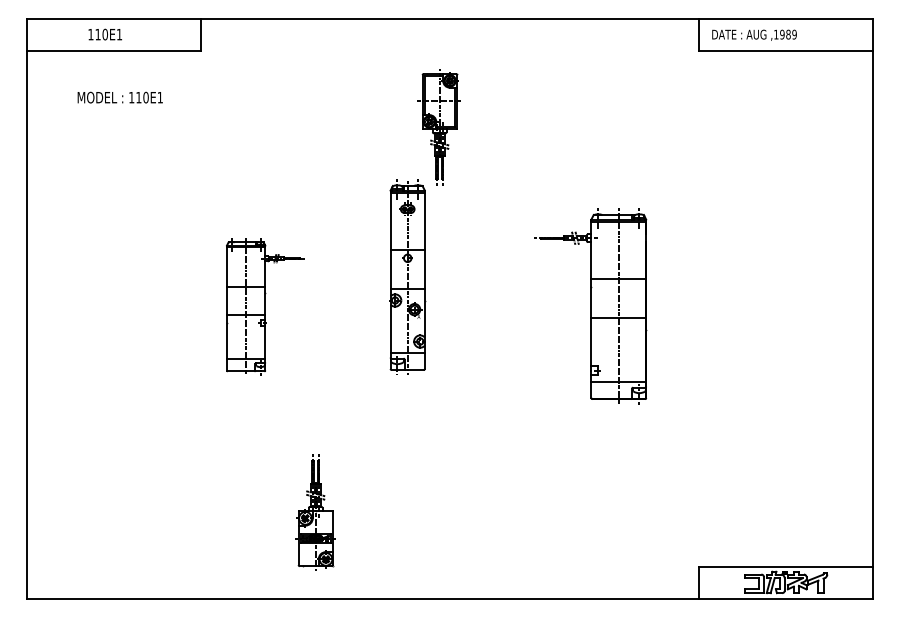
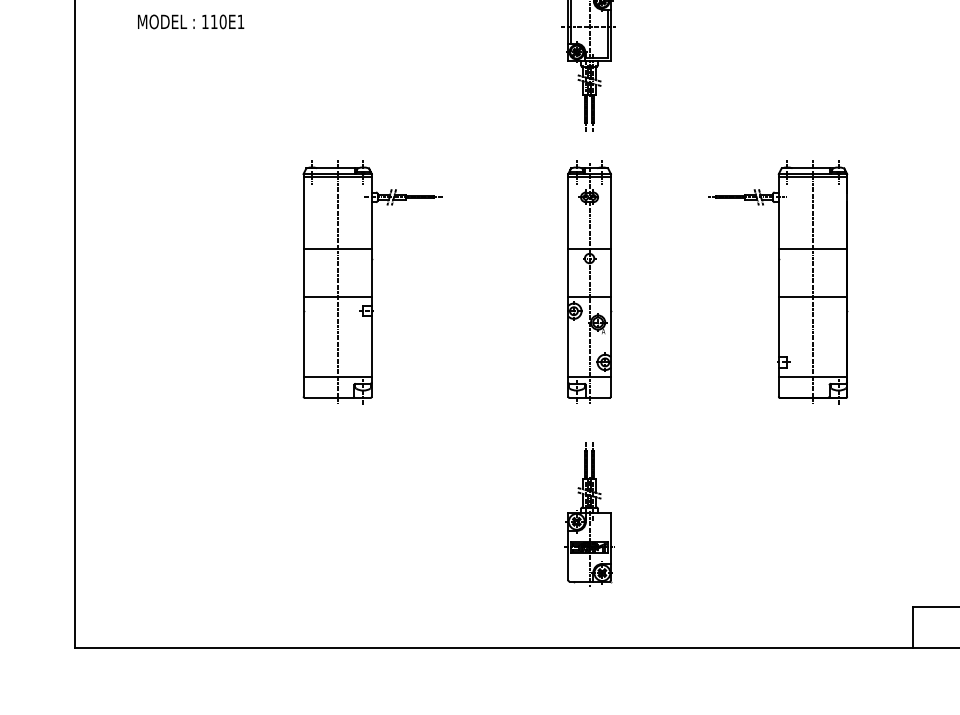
part: (407, 276) -> (589, 281), moved
part: (265, 306) -> (372, 282), size x1.43
part: (315, 512) -> (589, 514), moved

